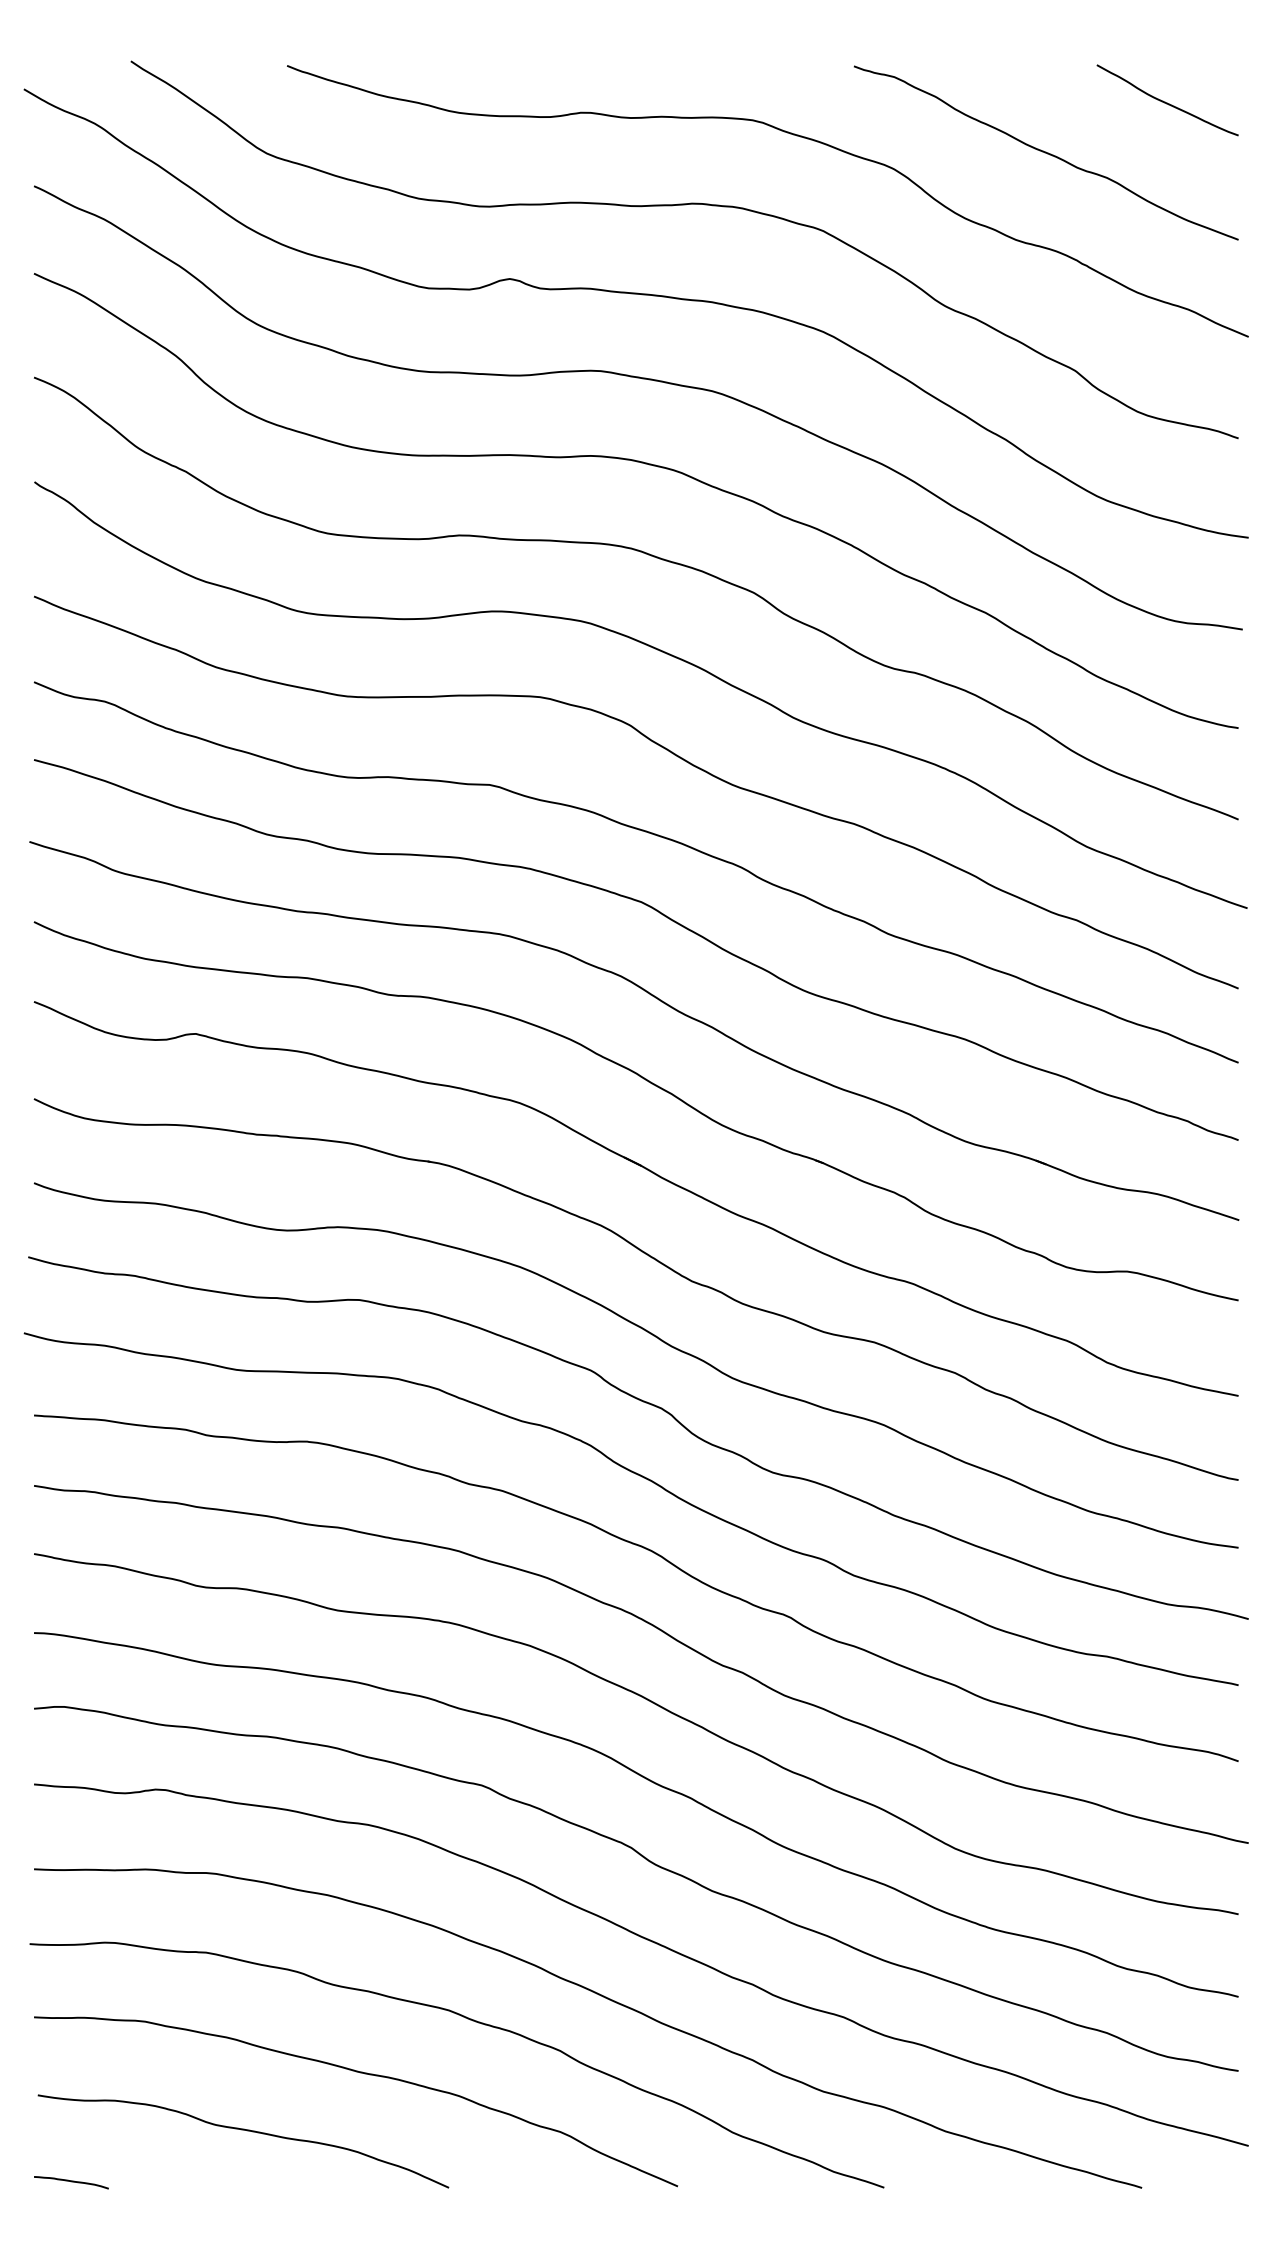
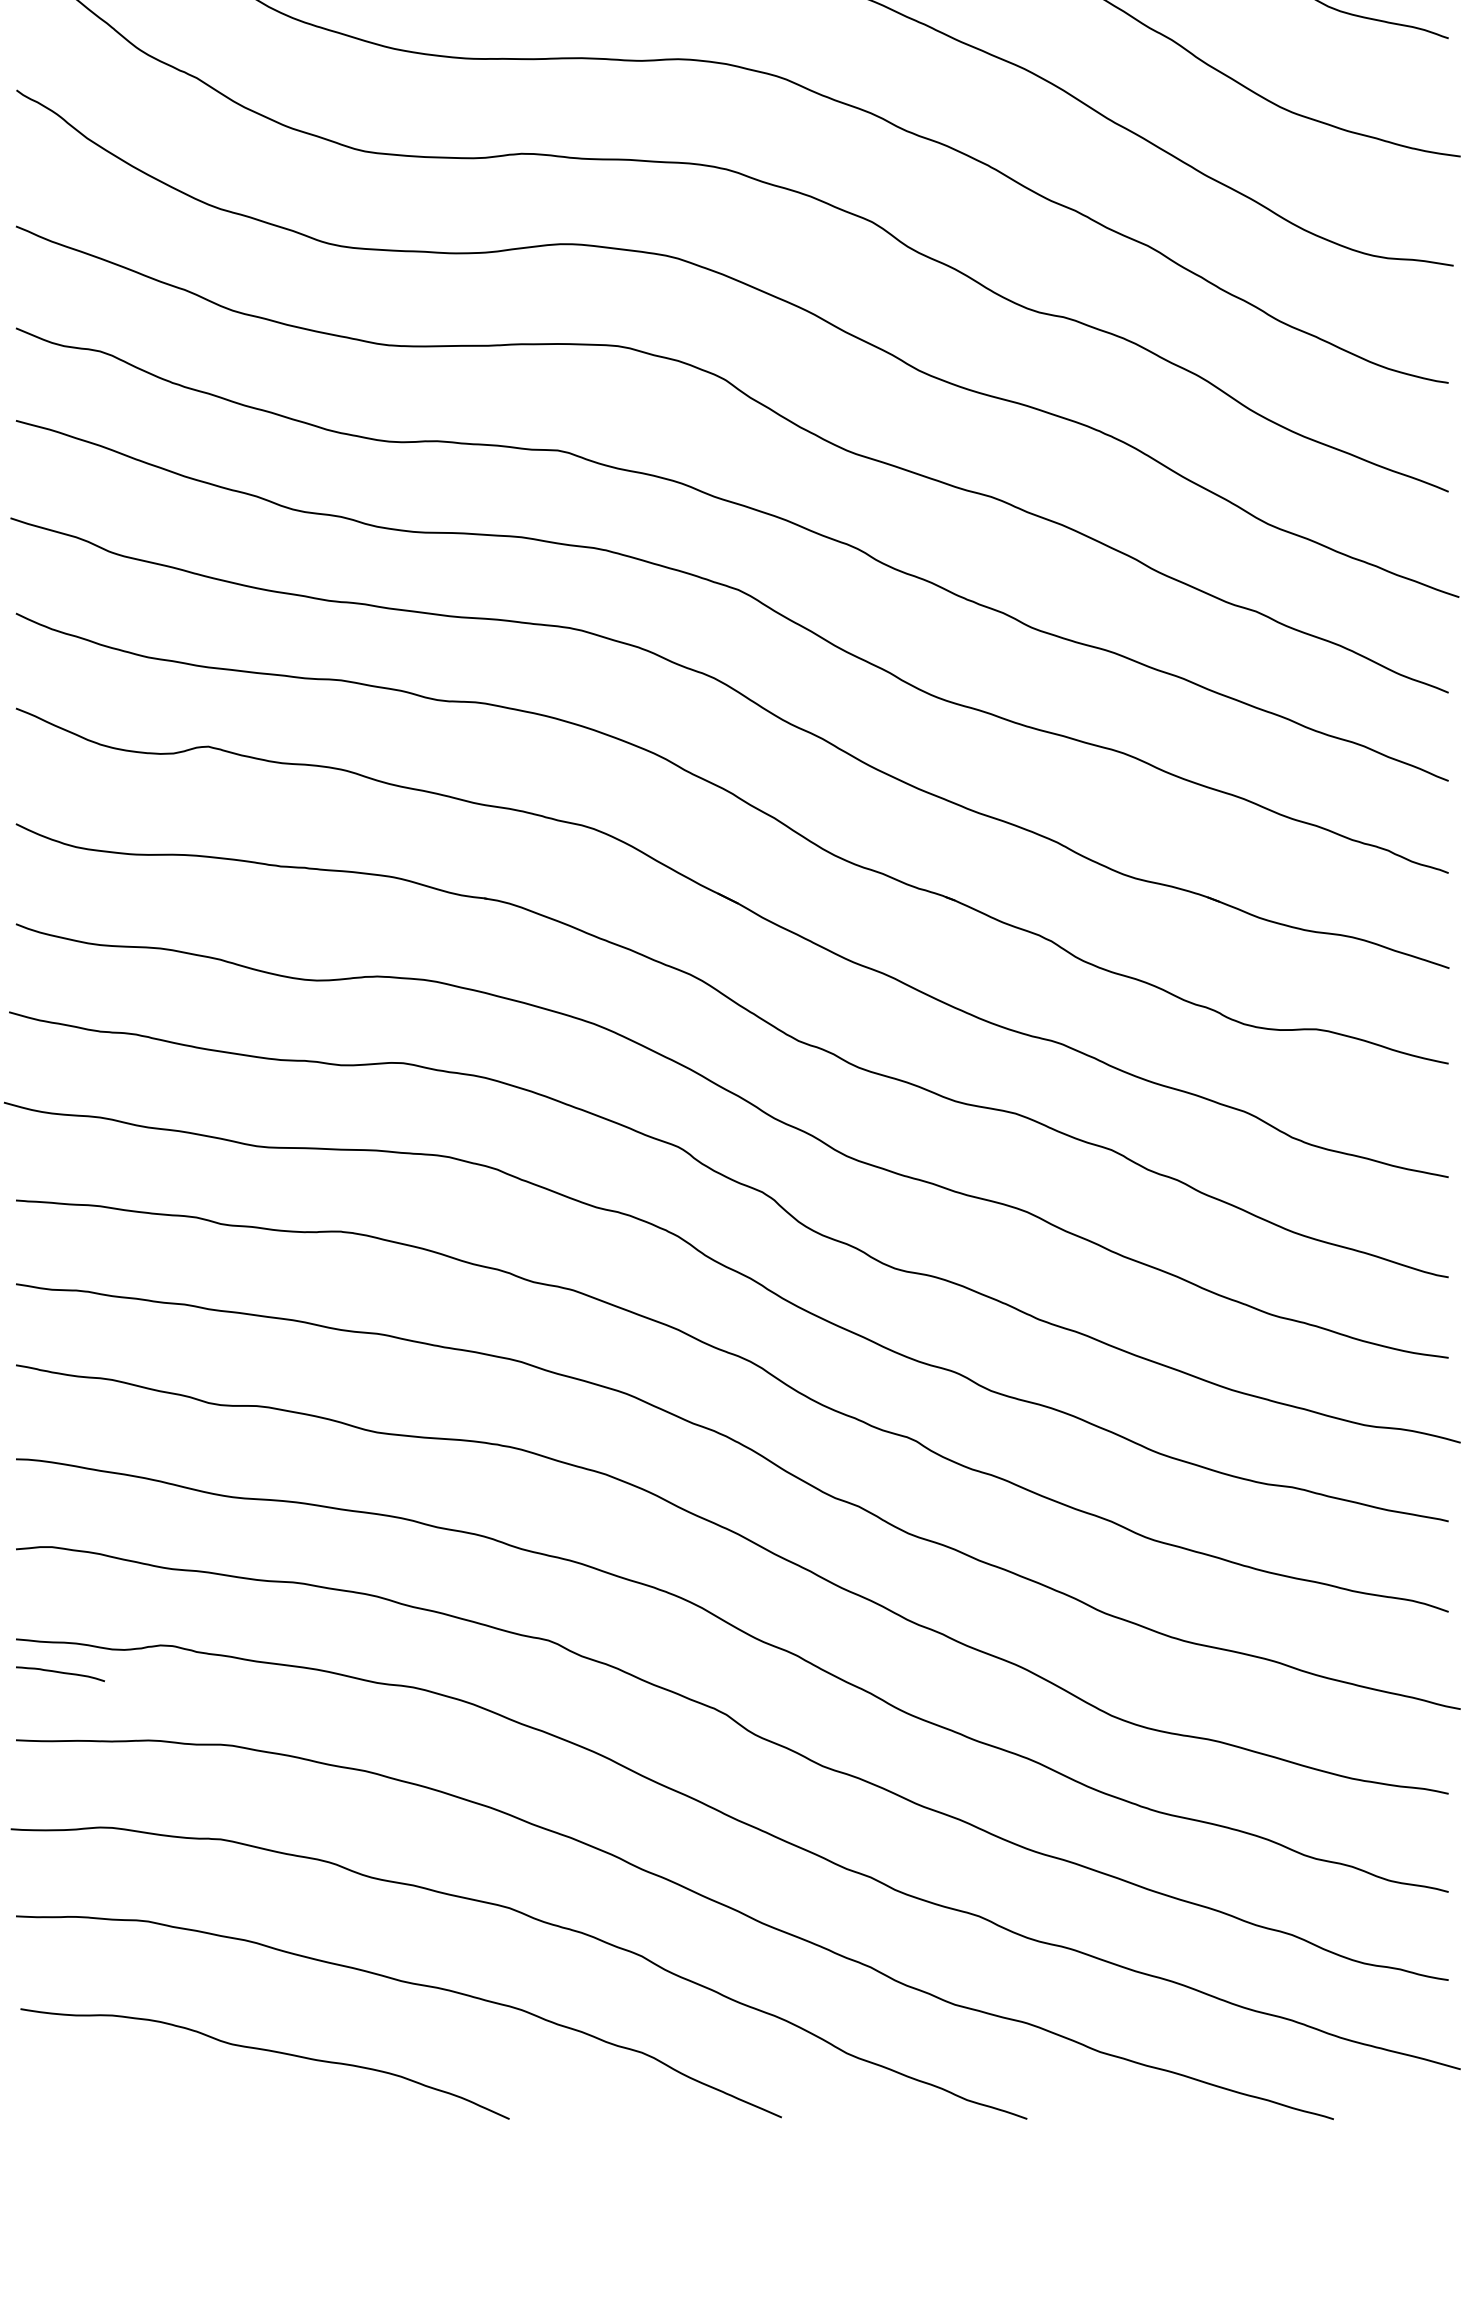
curve: (71, 2182) -> (60, 1673), moved

